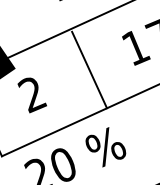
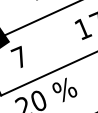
line: (88, 69) -> (54, 42), removed
text: (31, 94) -> (19, 57), 2 -> 7

